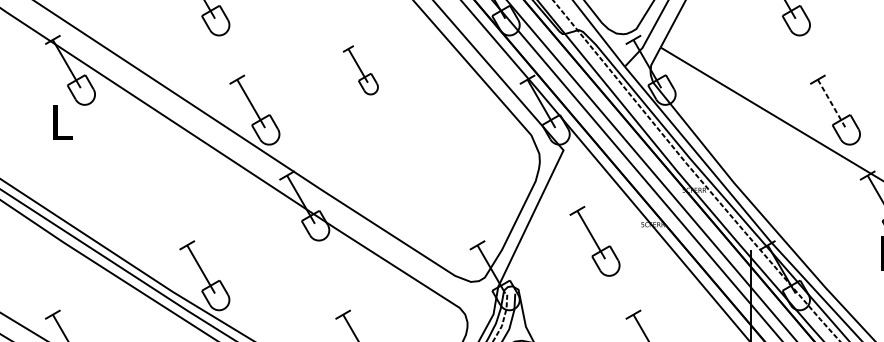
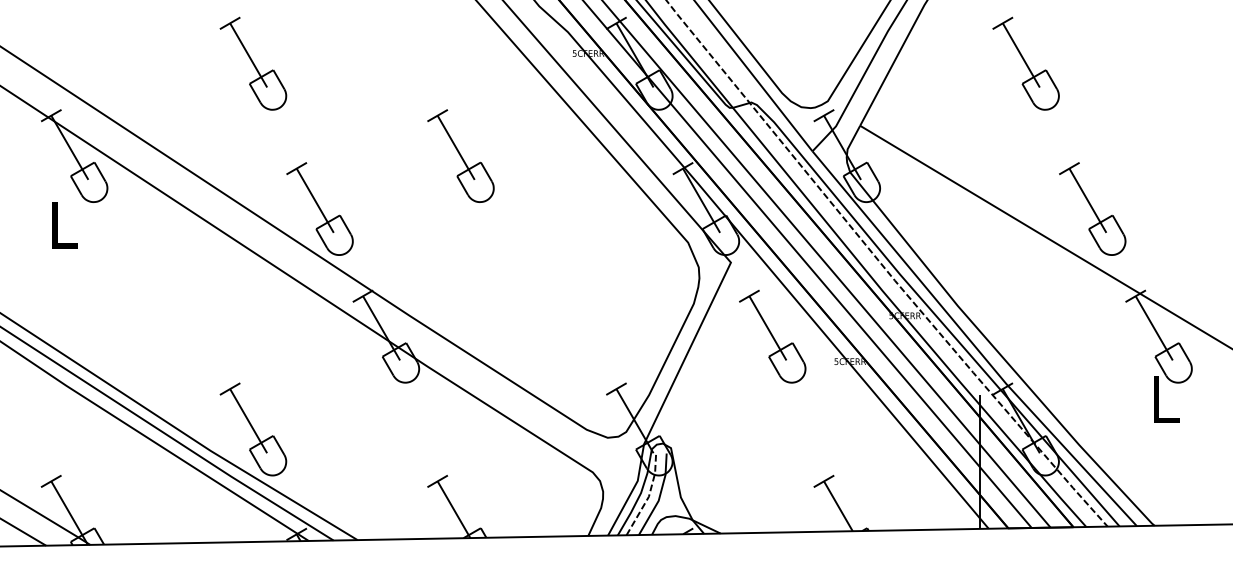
part: (360, 69) -> (460, 155), size x1.43
line: (832, 104) -> (1088, 201), dashed -> solid
part: (594, 241) -> (772, 336), moved

